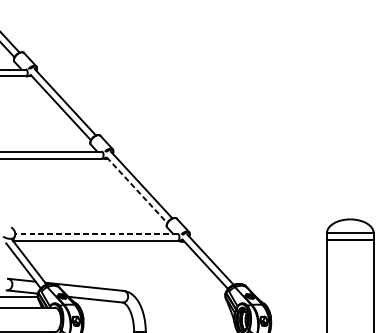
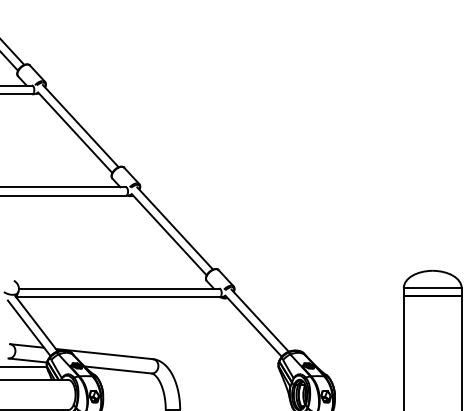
line: (137, 190) -> (169, 235), dashed -> solid
line: (95, 233) -> (118, 288), dashed -> solid

